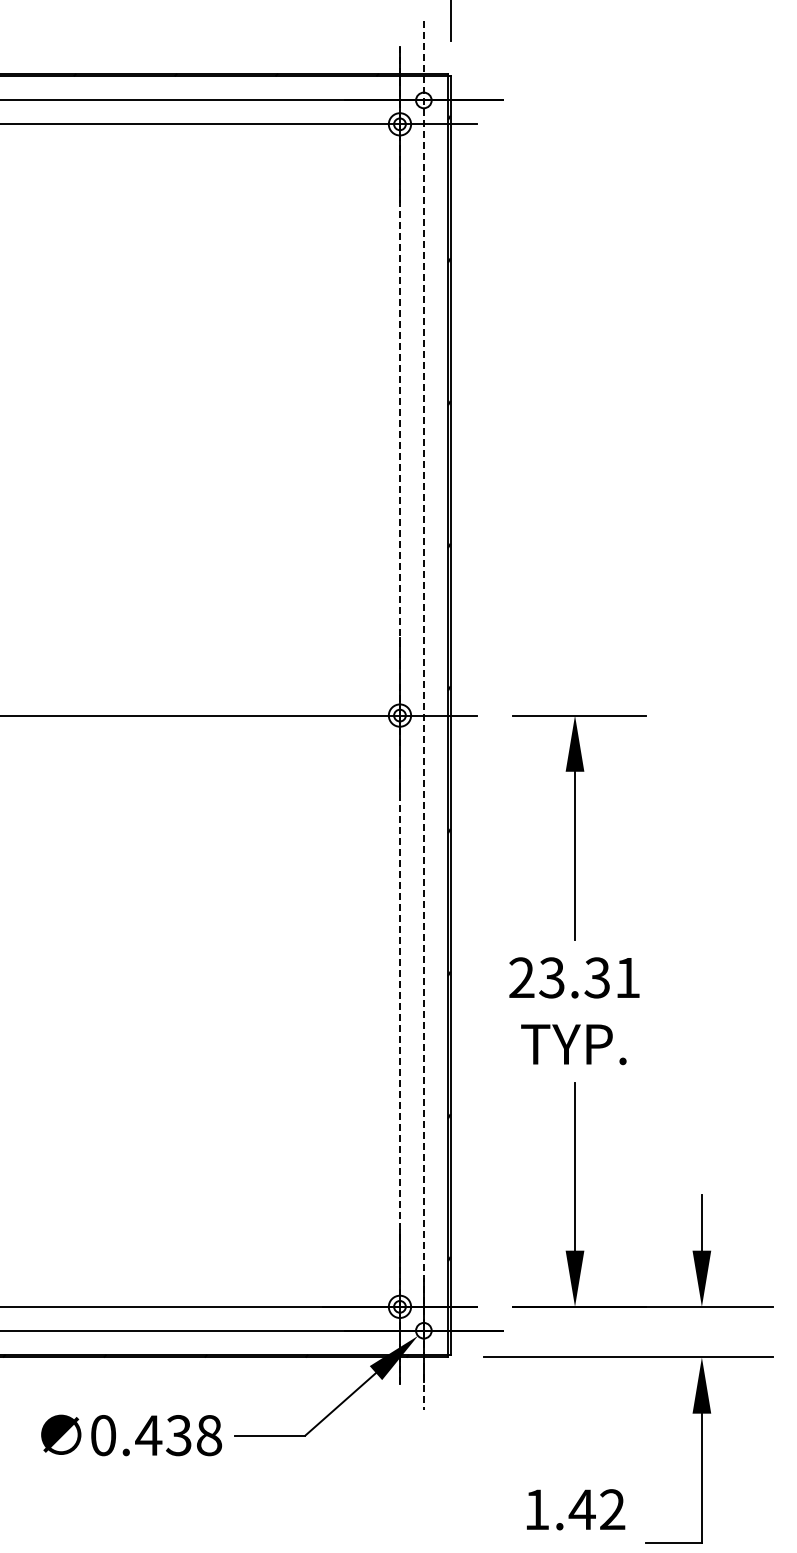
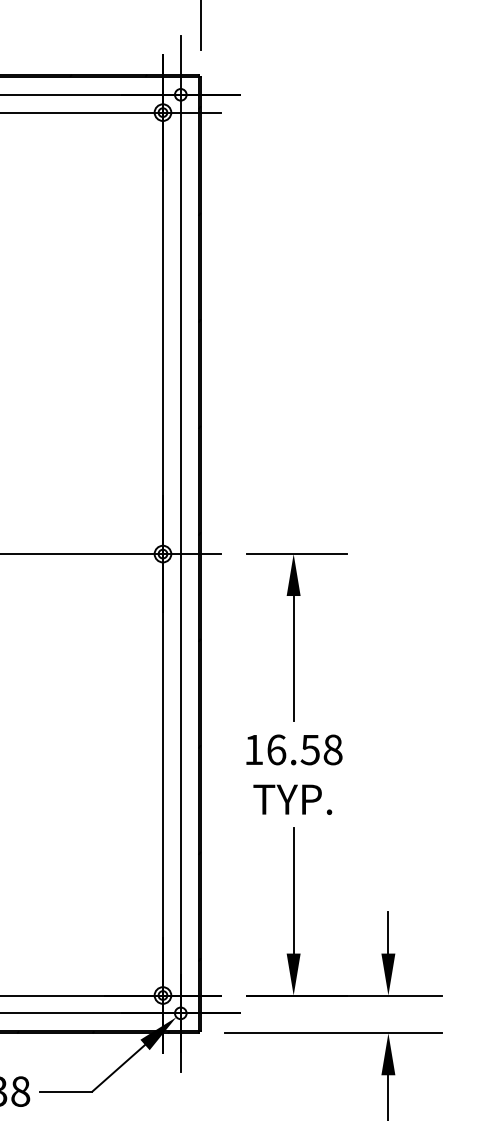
line: (399, 715) -> (162, 554), dashed -> solid
line: (423, 716) -> (180, 554), dashed -> solid
text: (574, 977) -> (293, 749), 23.31 -> 16.58

